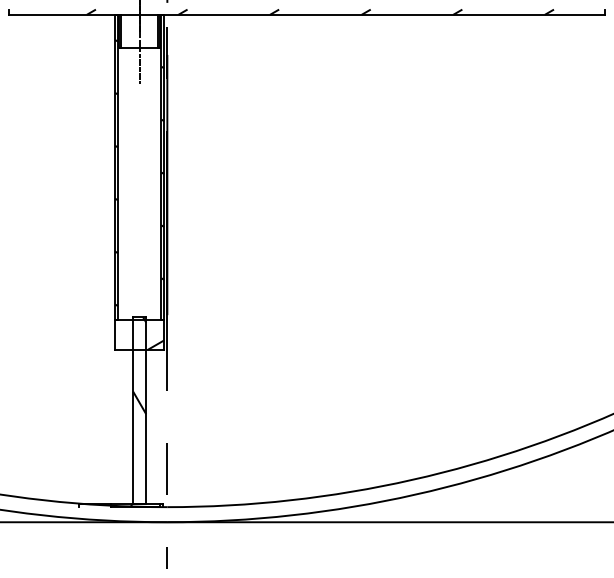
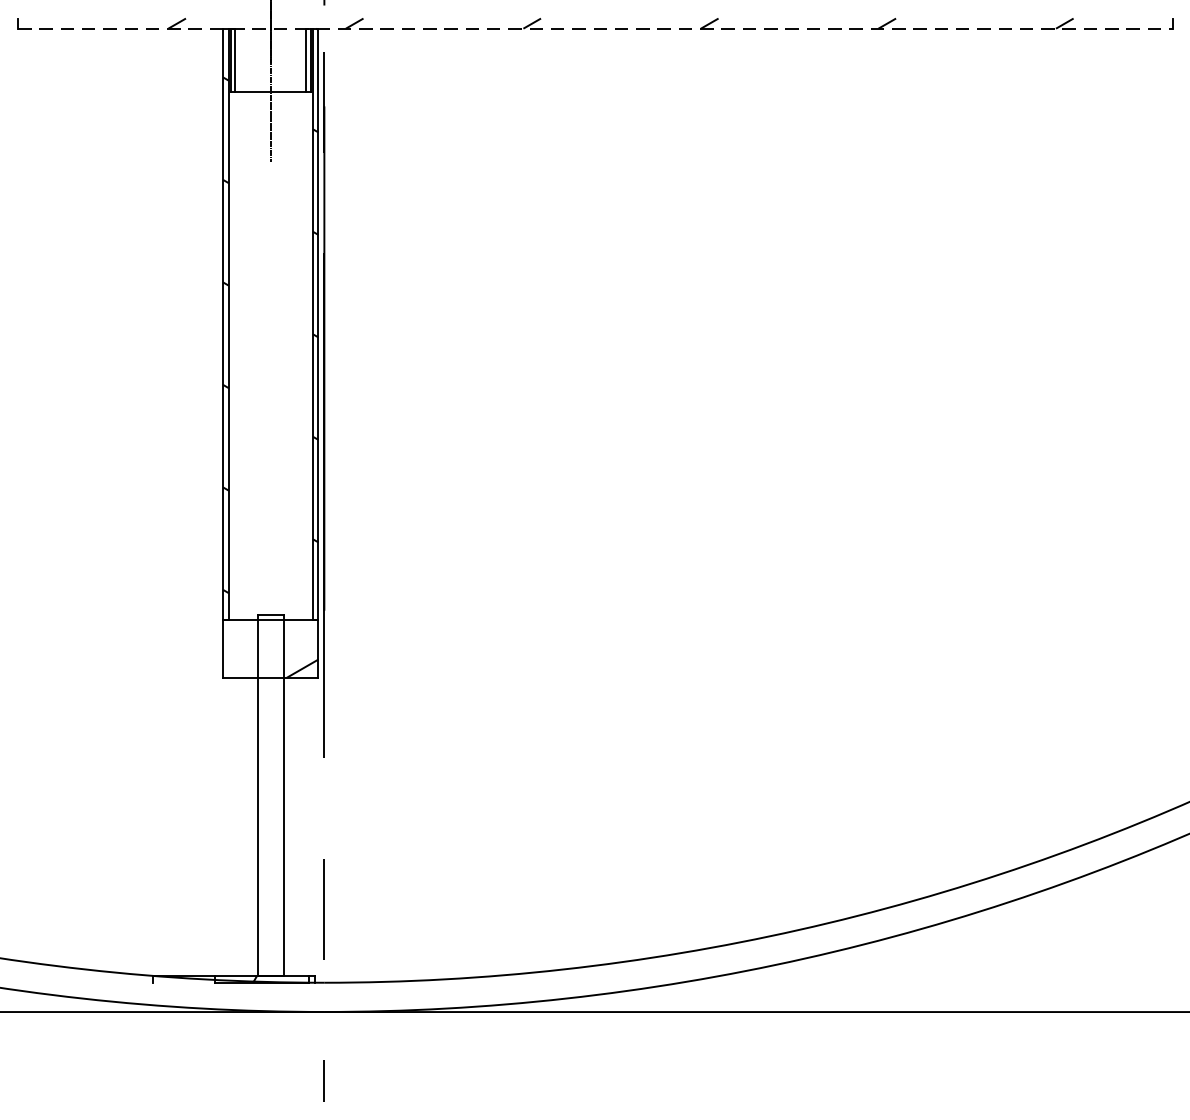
line: (307, 14) -> (595, 28), solid -> dashed
hatch: (139, 365) -> (270, 708), removed

